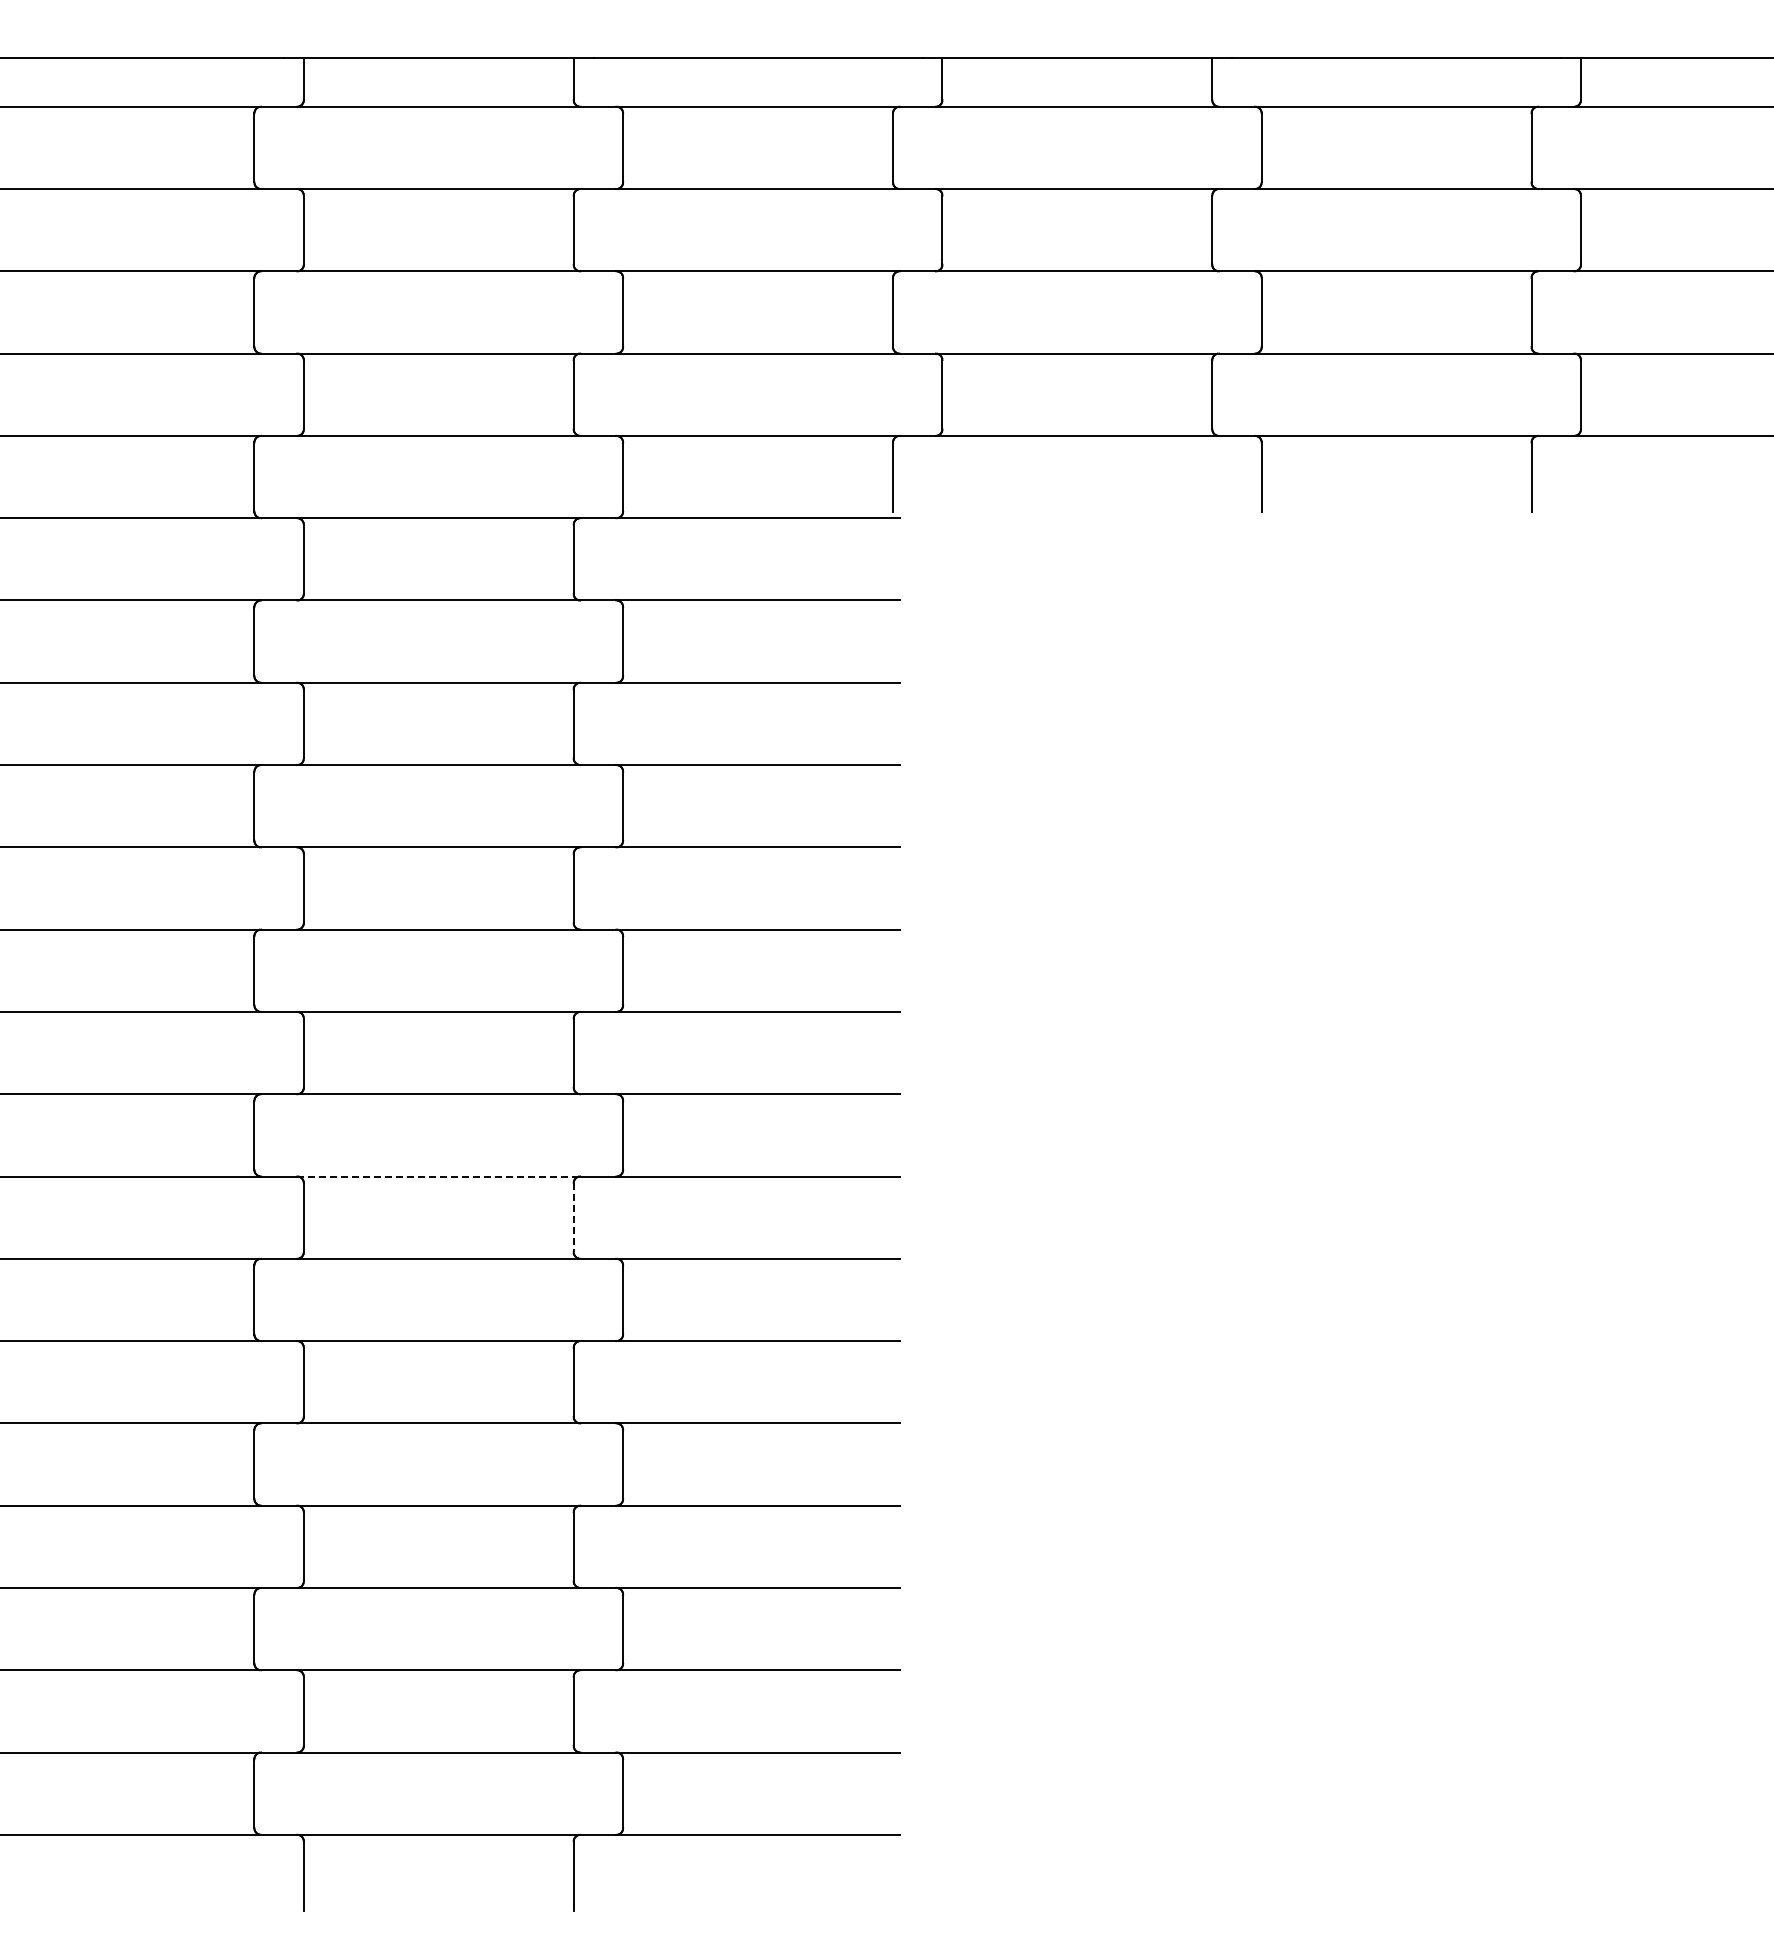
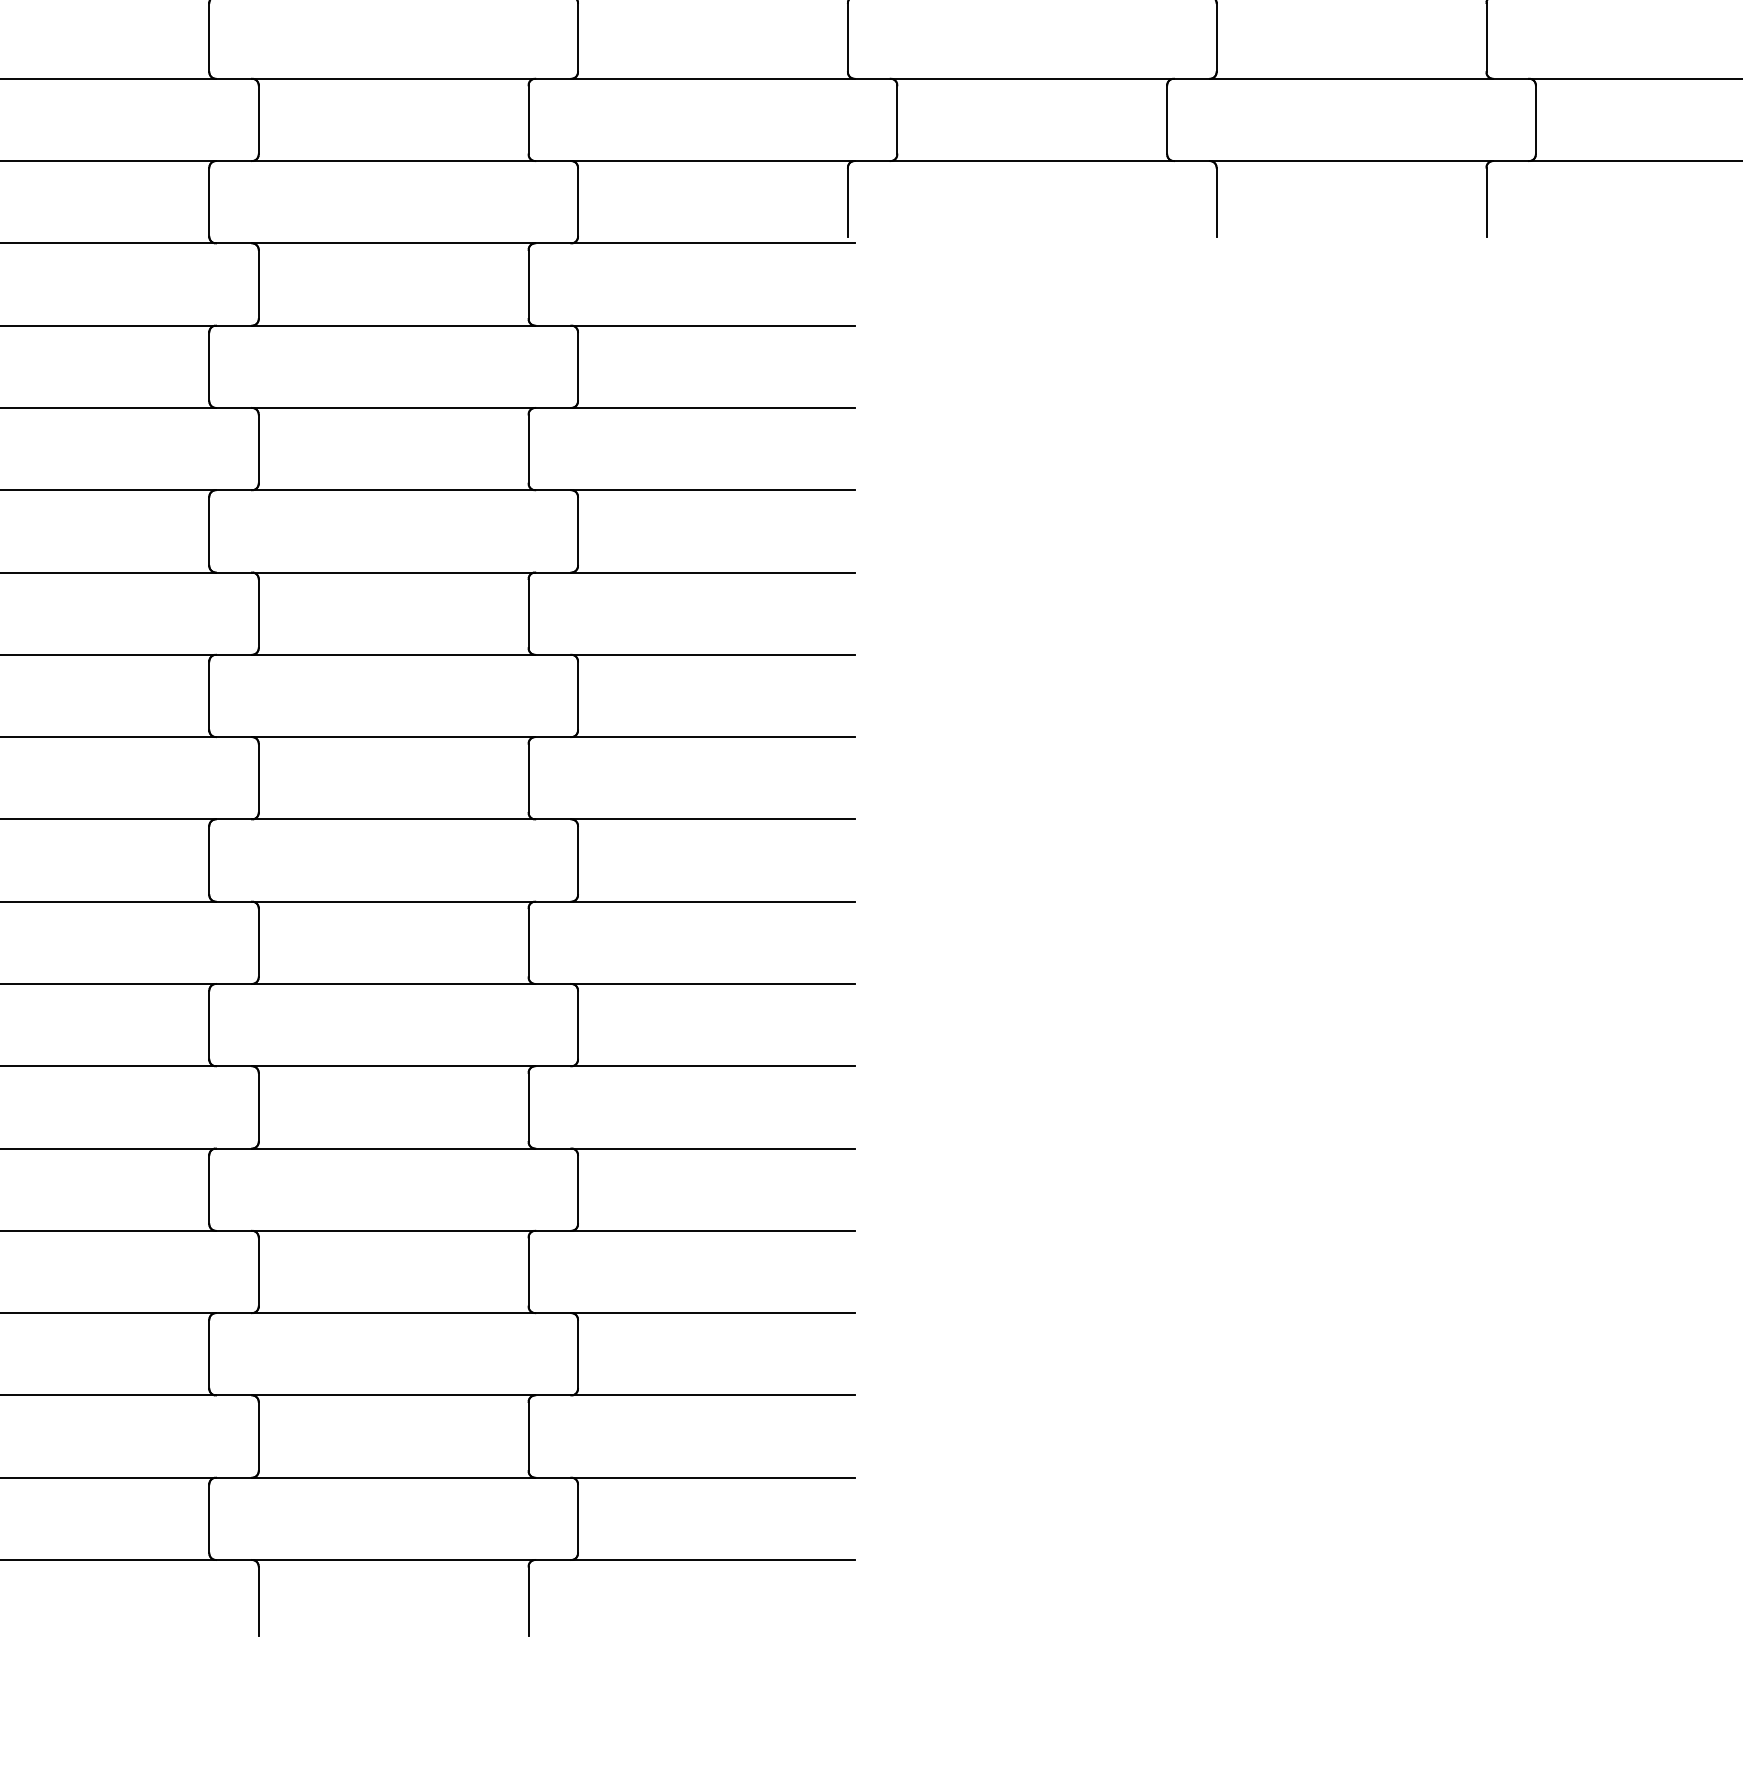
line: (438, 1176) -> (393, 901), dashed -> solid
line: (573, 1217) -> (528, 942), dashed -> solid

